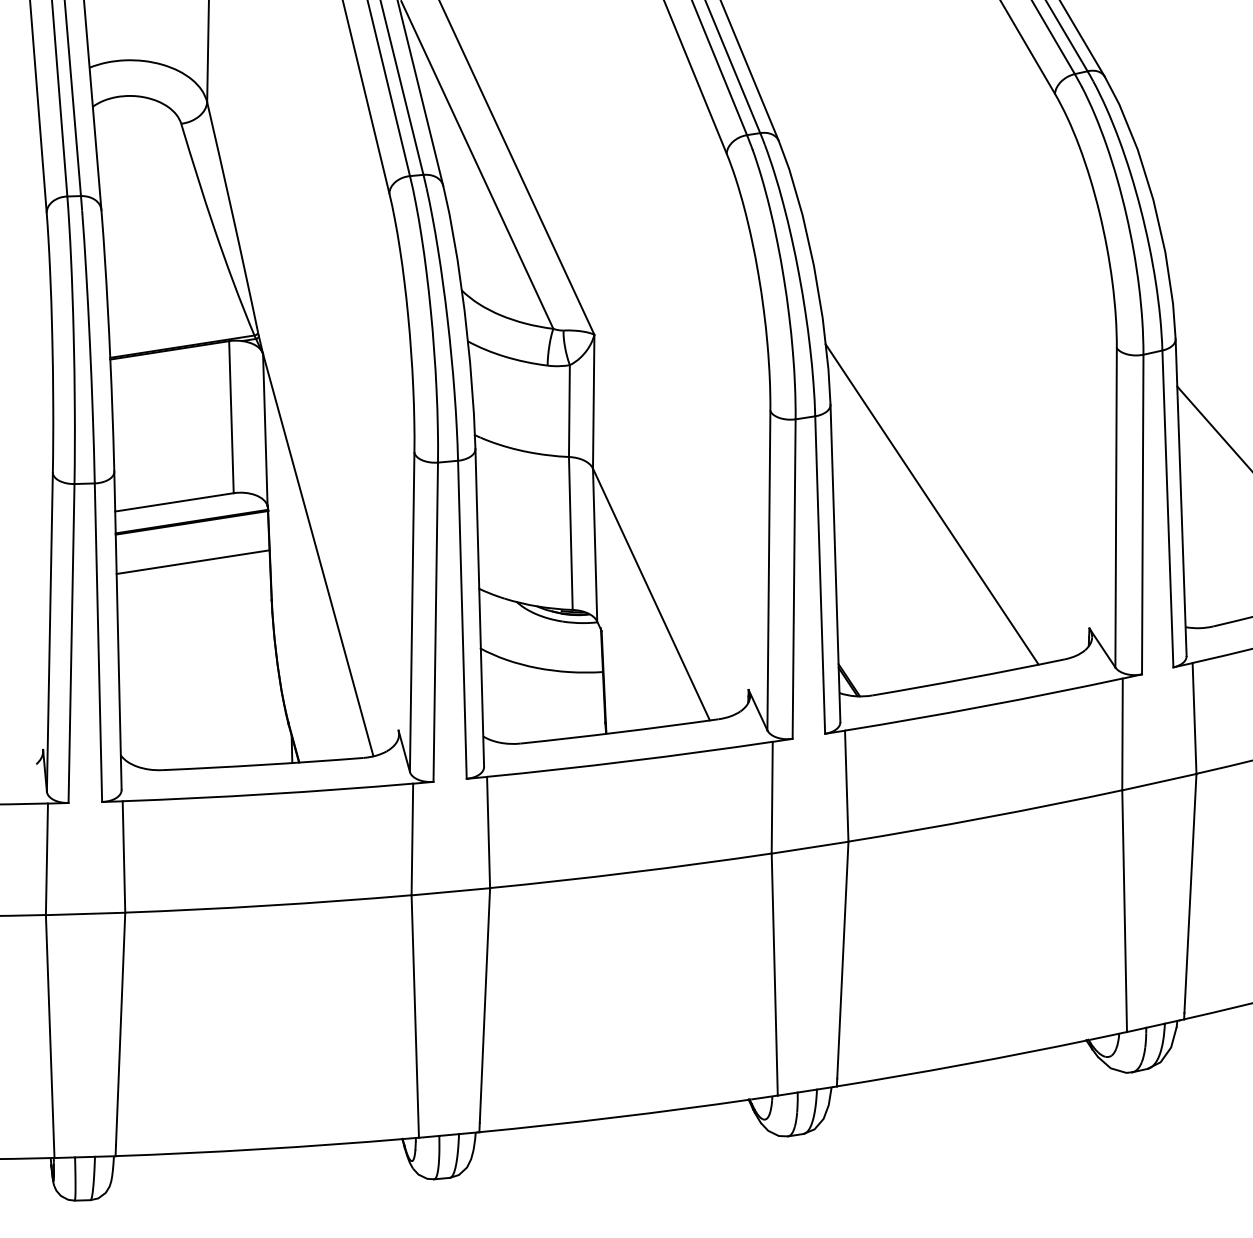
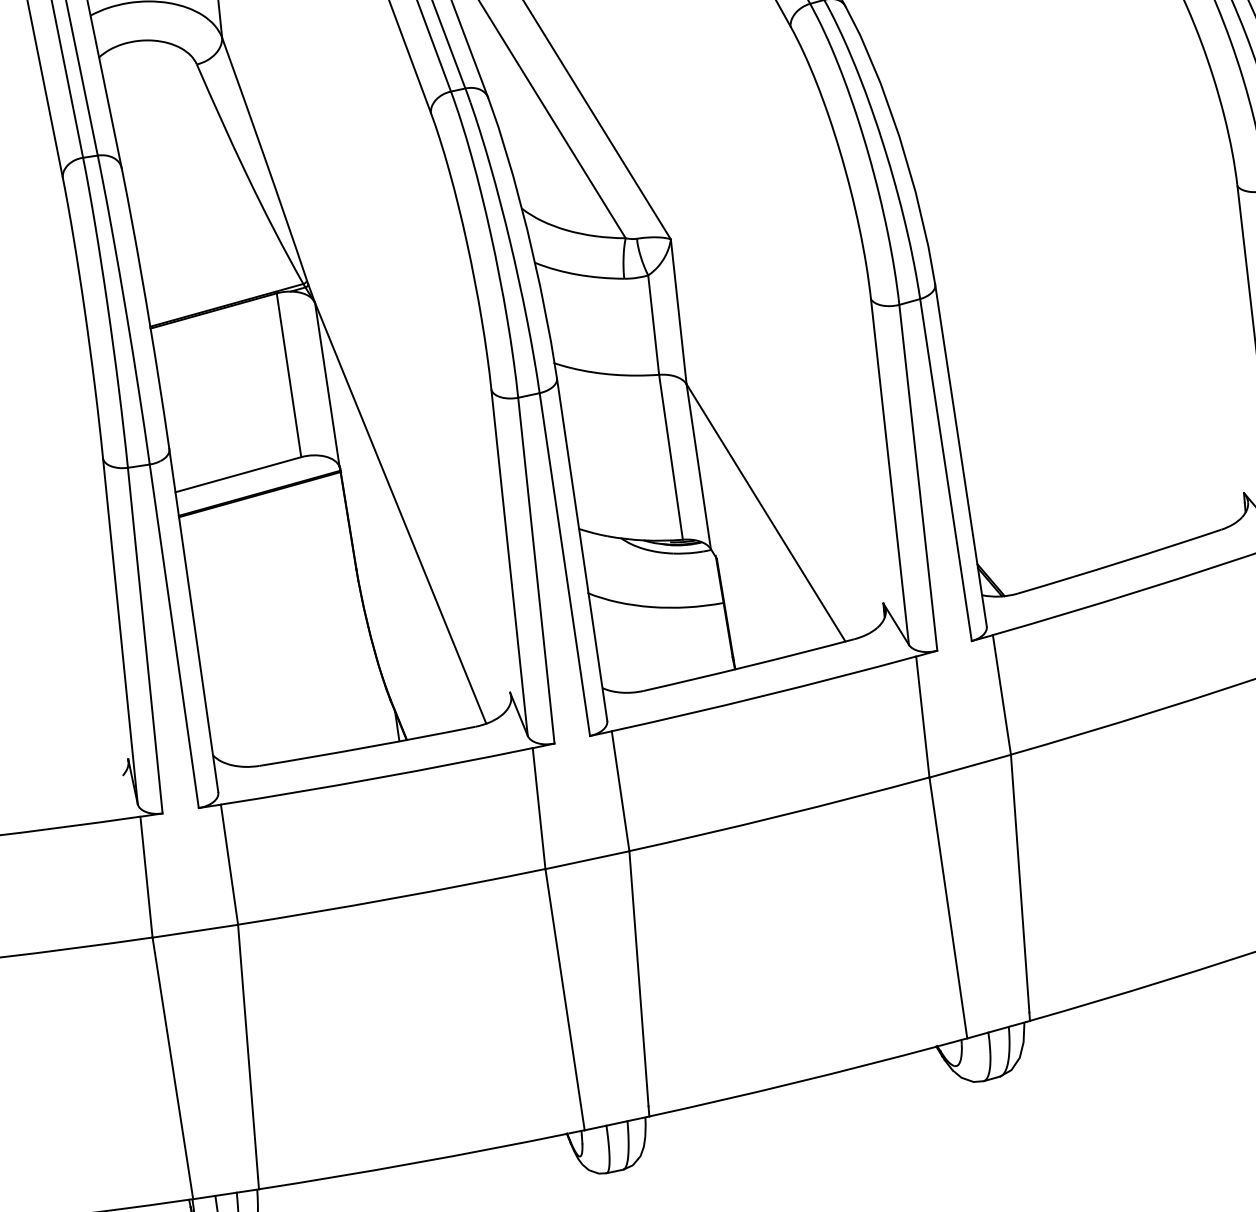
line: (931, 504) -> (1057, 379), removed
line: (192, 561) -> (265, 536), removed

